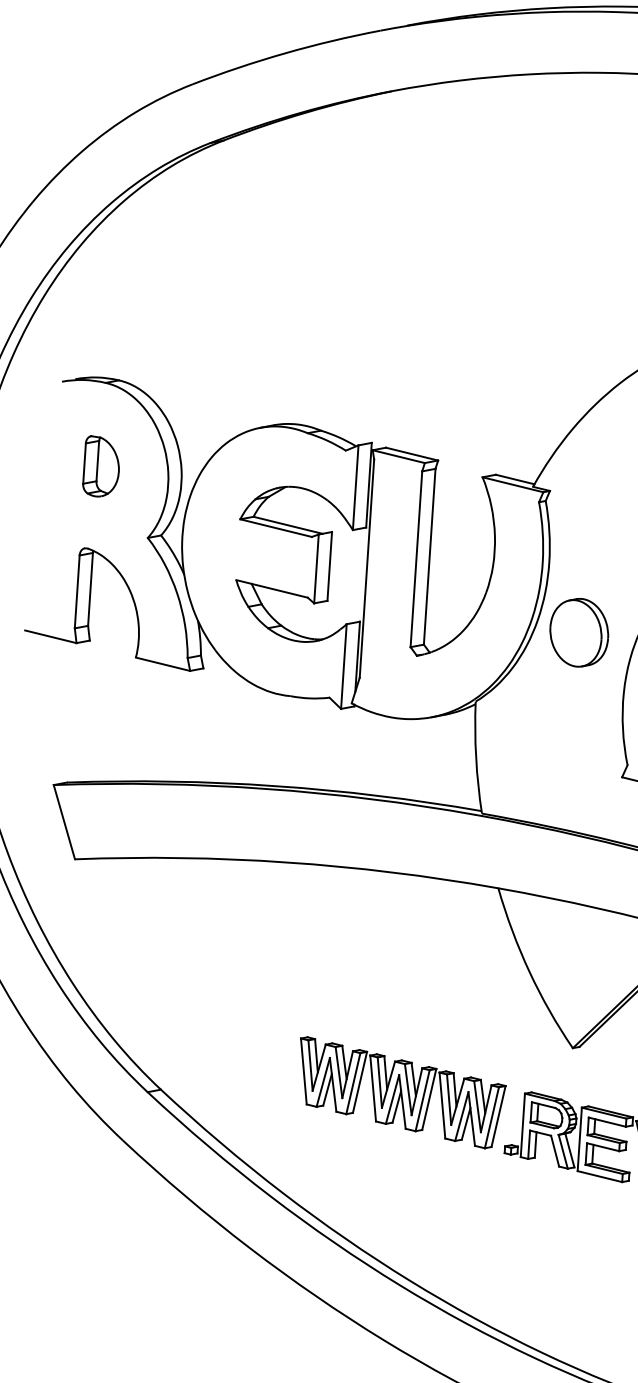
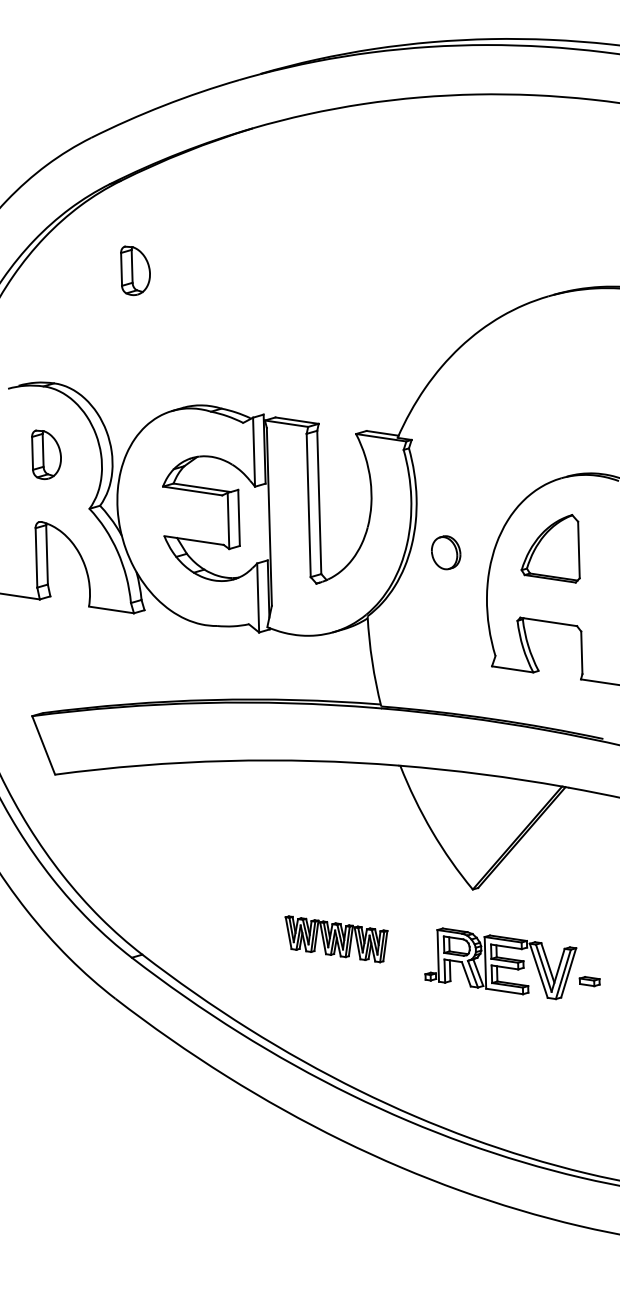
part: (231, 251) -> (135, 270), added
part: (578, 632) -> (445, 552), size x0.6
part: (400, 1093) -> (336, 939), size x0.6

